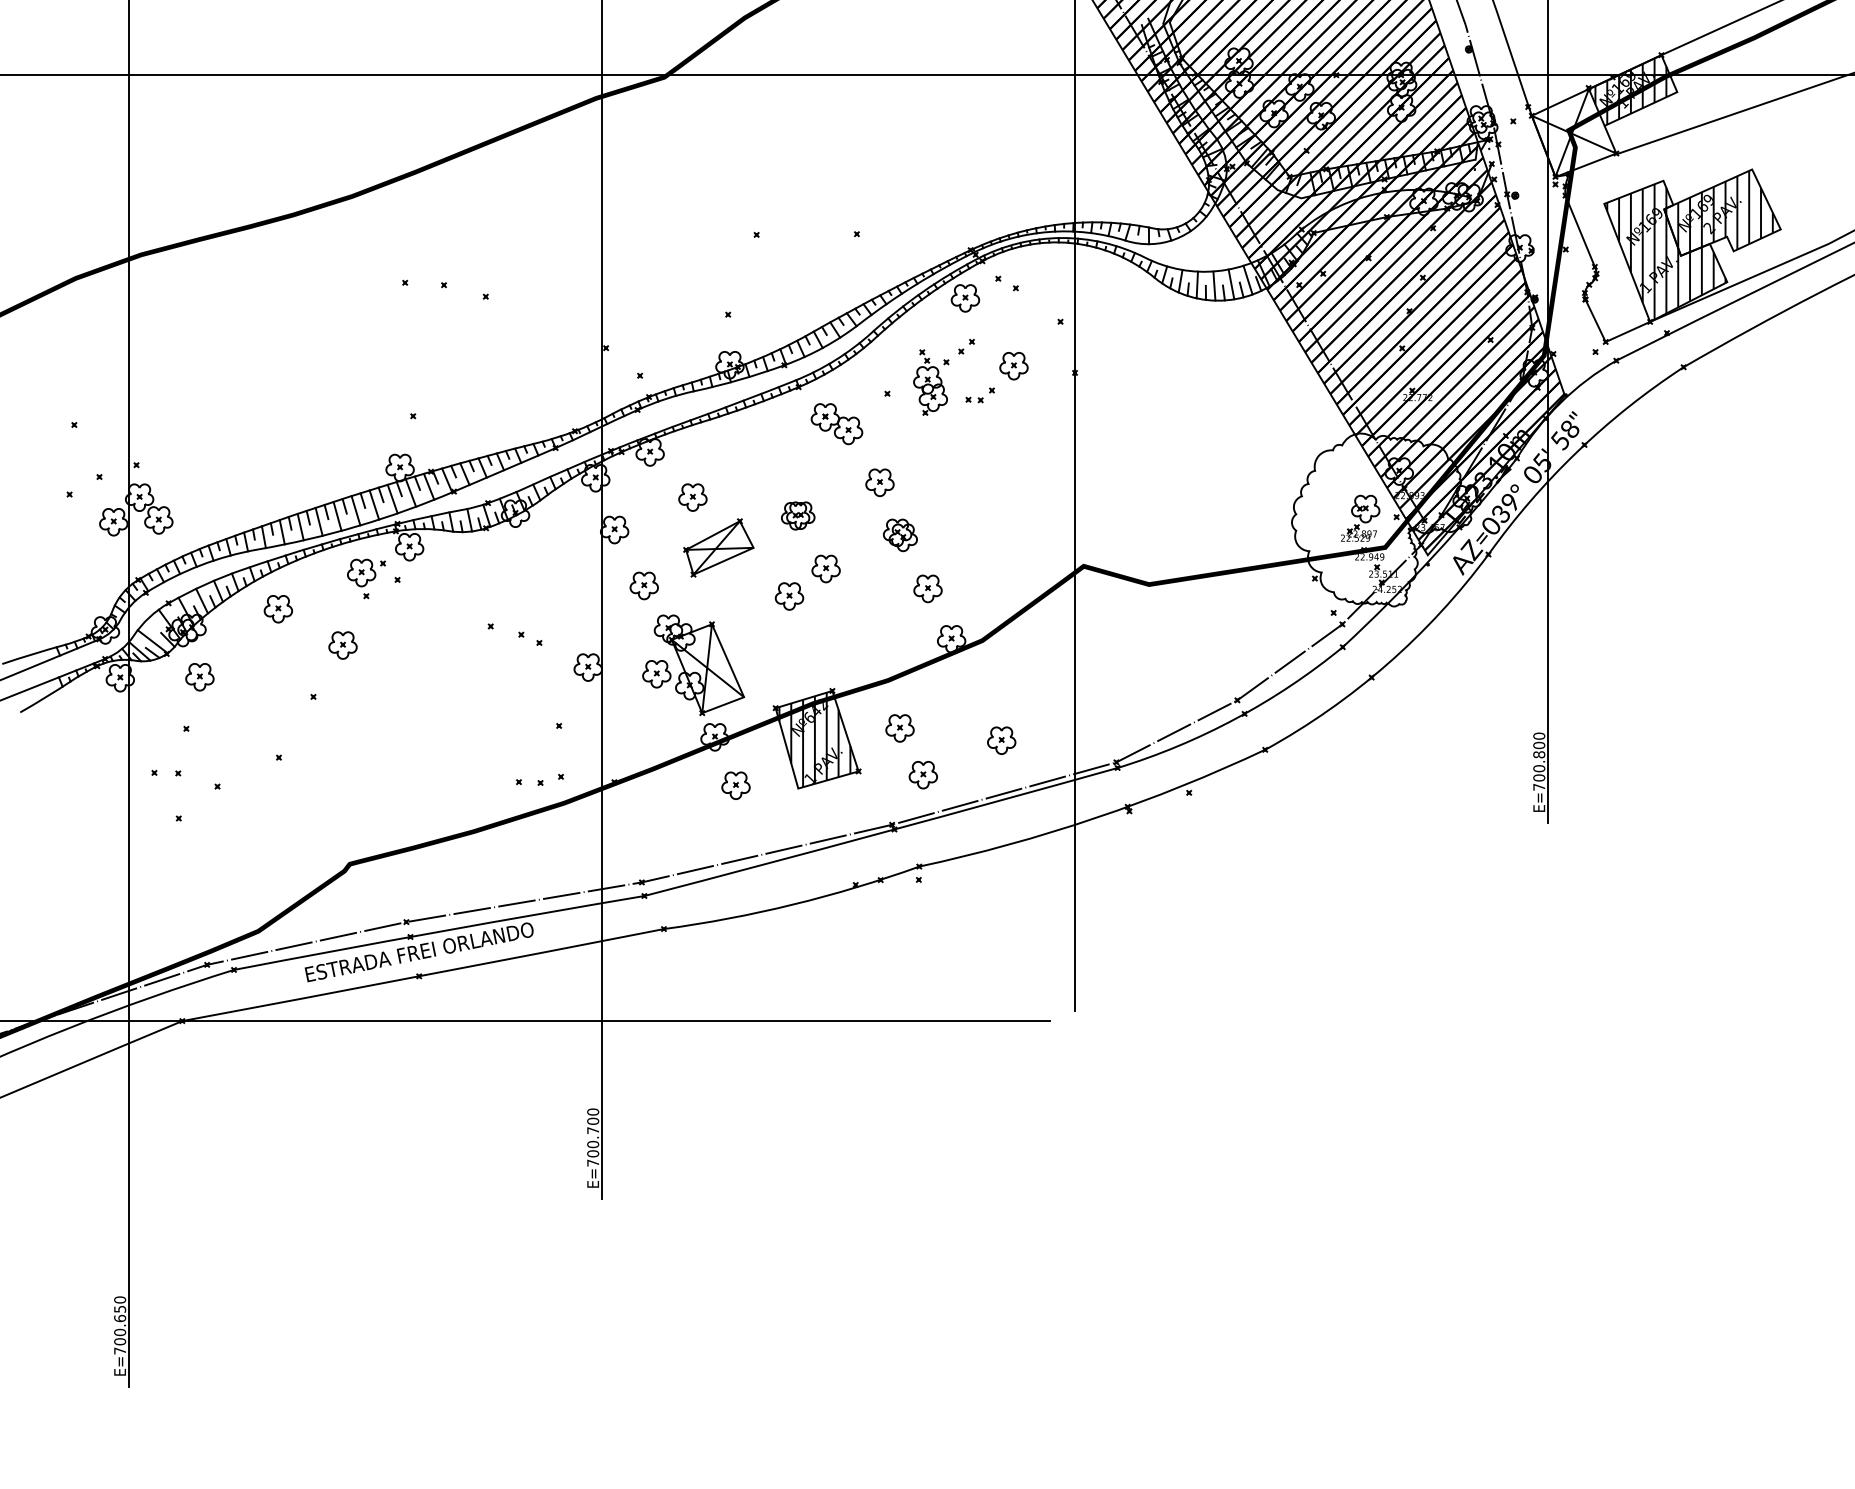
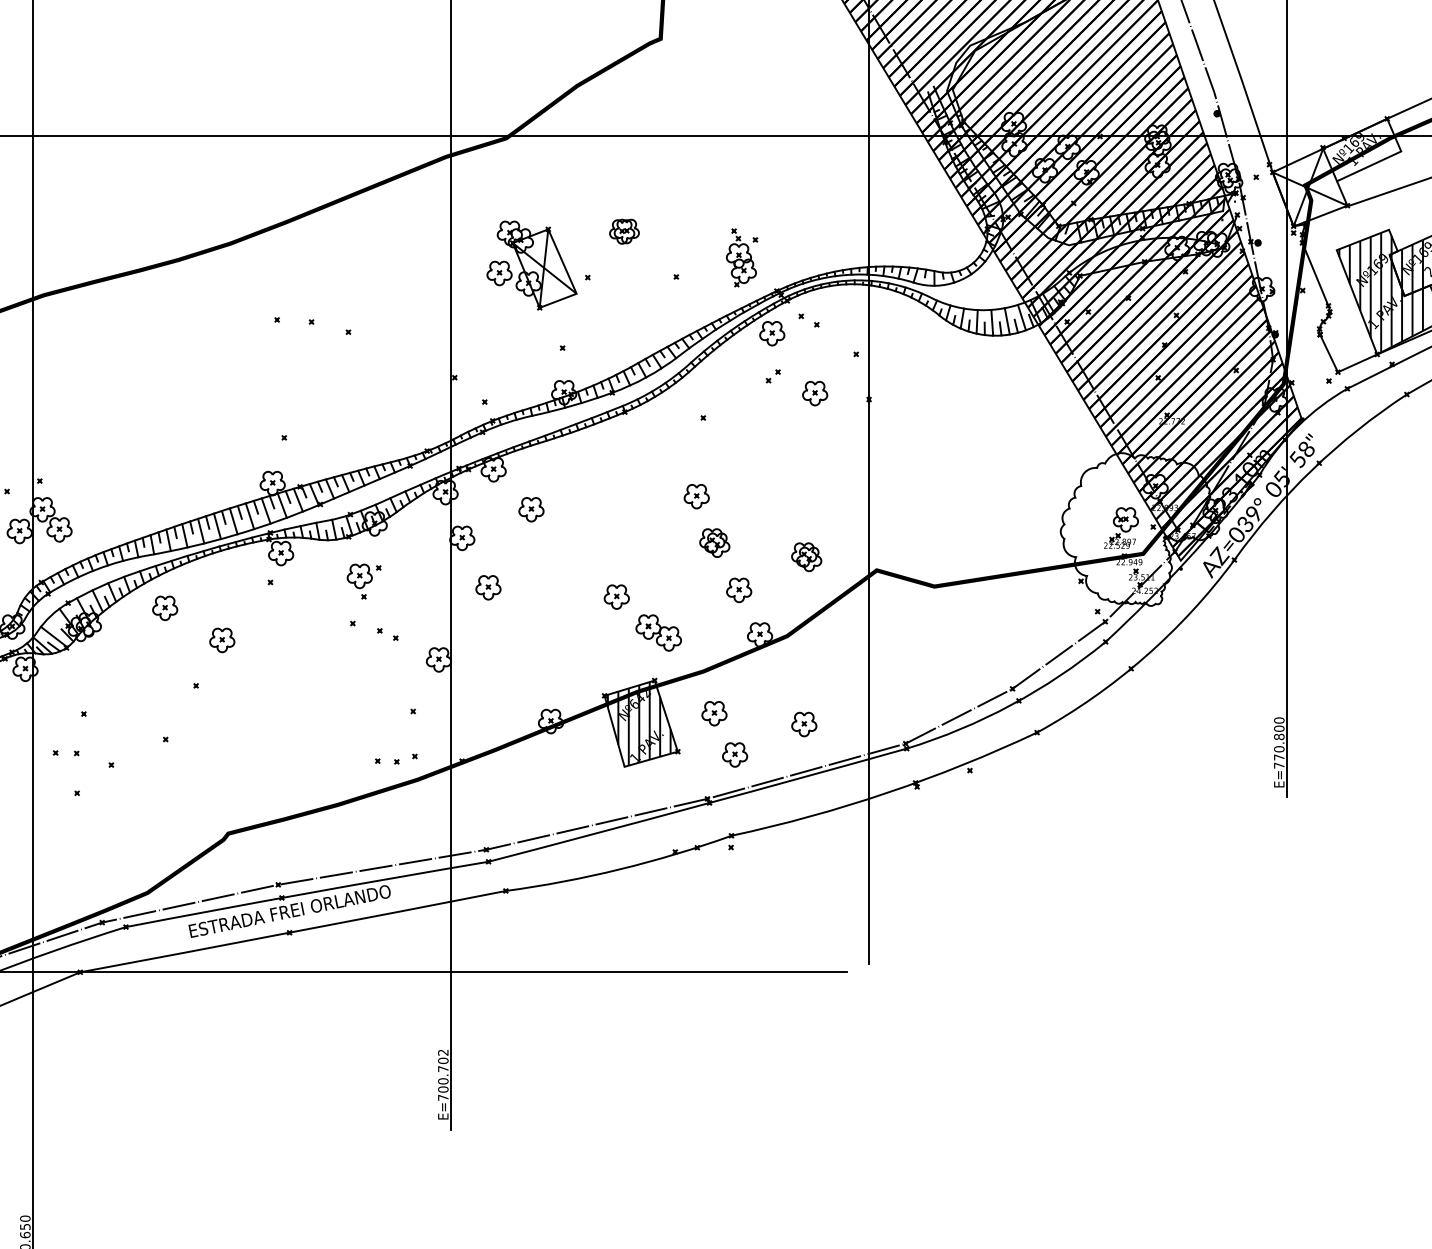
hatch: (1630, 91) -> (1359, 150), removed
part: (931, 382) -> (742, 257), moved
part: (979, 395) -> (784, 419), removed
part: (836, 424) -> (658, 633), moved
part: (798, 515) -> (624, 231), moved
part: (718, 547) -> (554, 553), removed
part: (1003, 551) -> (805, 557), added
part: (825, 568) -> (648, 572), removed
part: (366, 578) -> (364, 581), moved
part: (693, 665) -> (531, 265), moved
part: (199, 677) -> (95, 668), removed
text: (1539, 777) -> (1279, 757), E=700.800 -> E=770.800
part: (735, 785) -> (569, 764), removed
text: (593, 1111) -> (443, 1052), E=700.700 -> E=700.702

